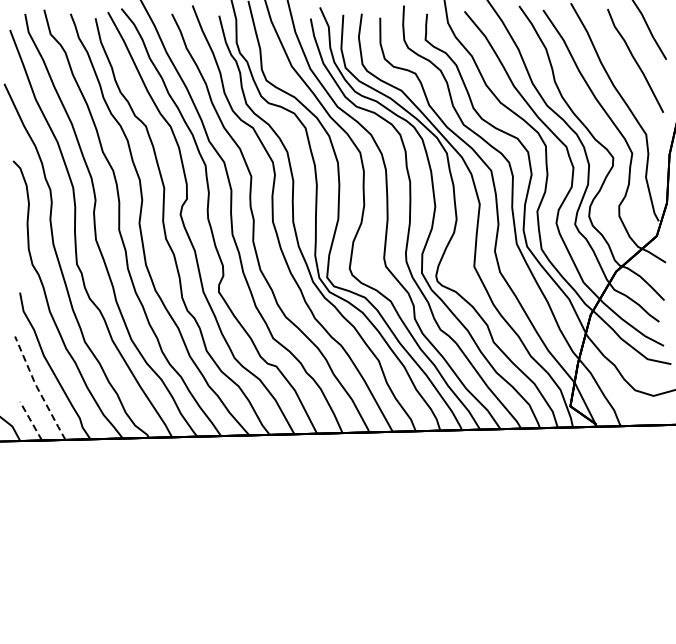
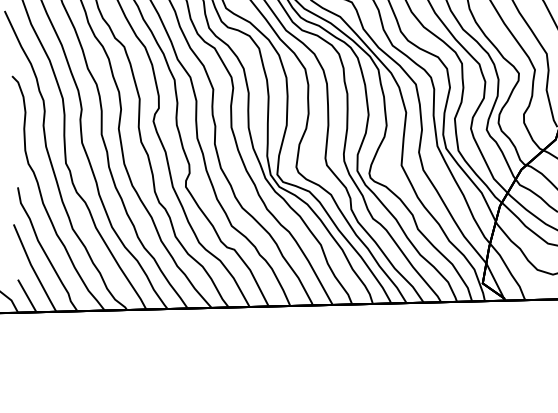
line: (38, 389) -> (33, 269), dashed -> solid
line: (30, 420) -> (26, 295), dashed -> solid

